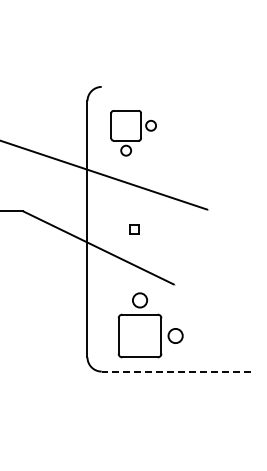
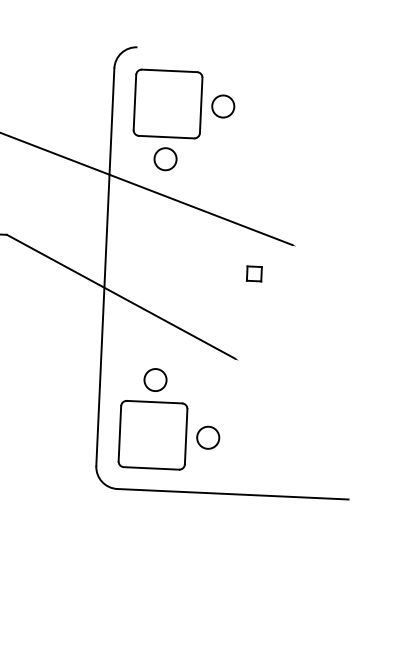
part: (133, 133) -> (183, 121), size x1.43
part: (134, 229) -> (254, 274), moved
part: (150, 325) -> (169, 419), moved
line: (175, 371) -> (231, 494), dashed -> solid

